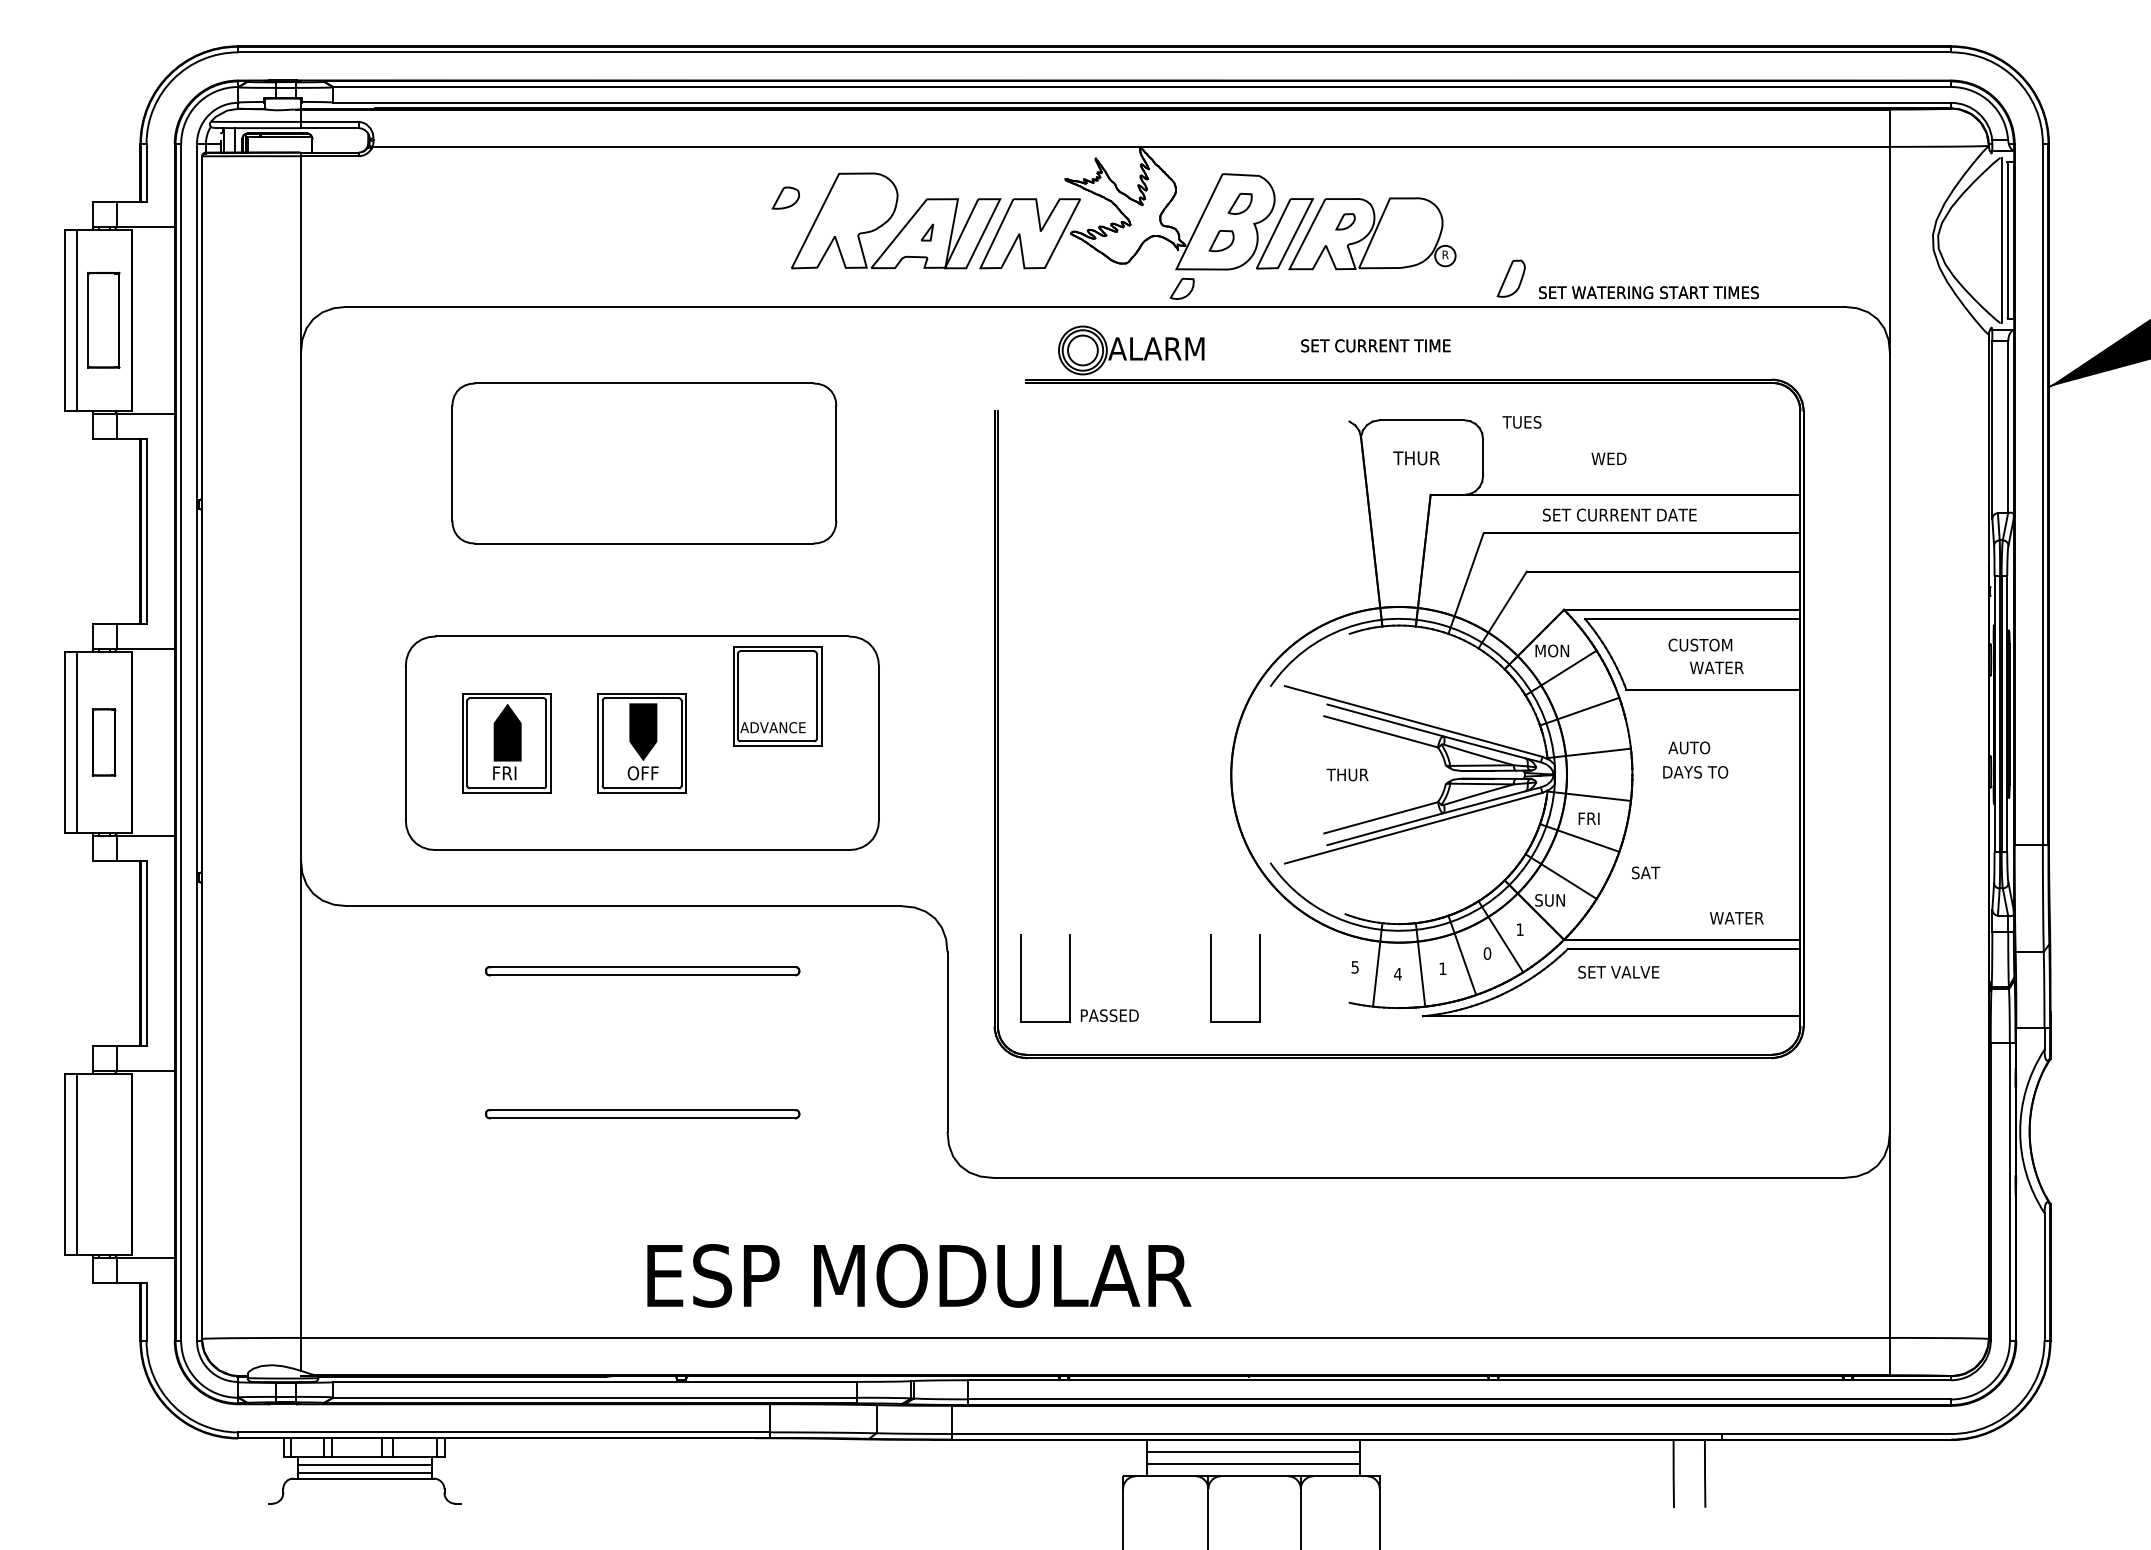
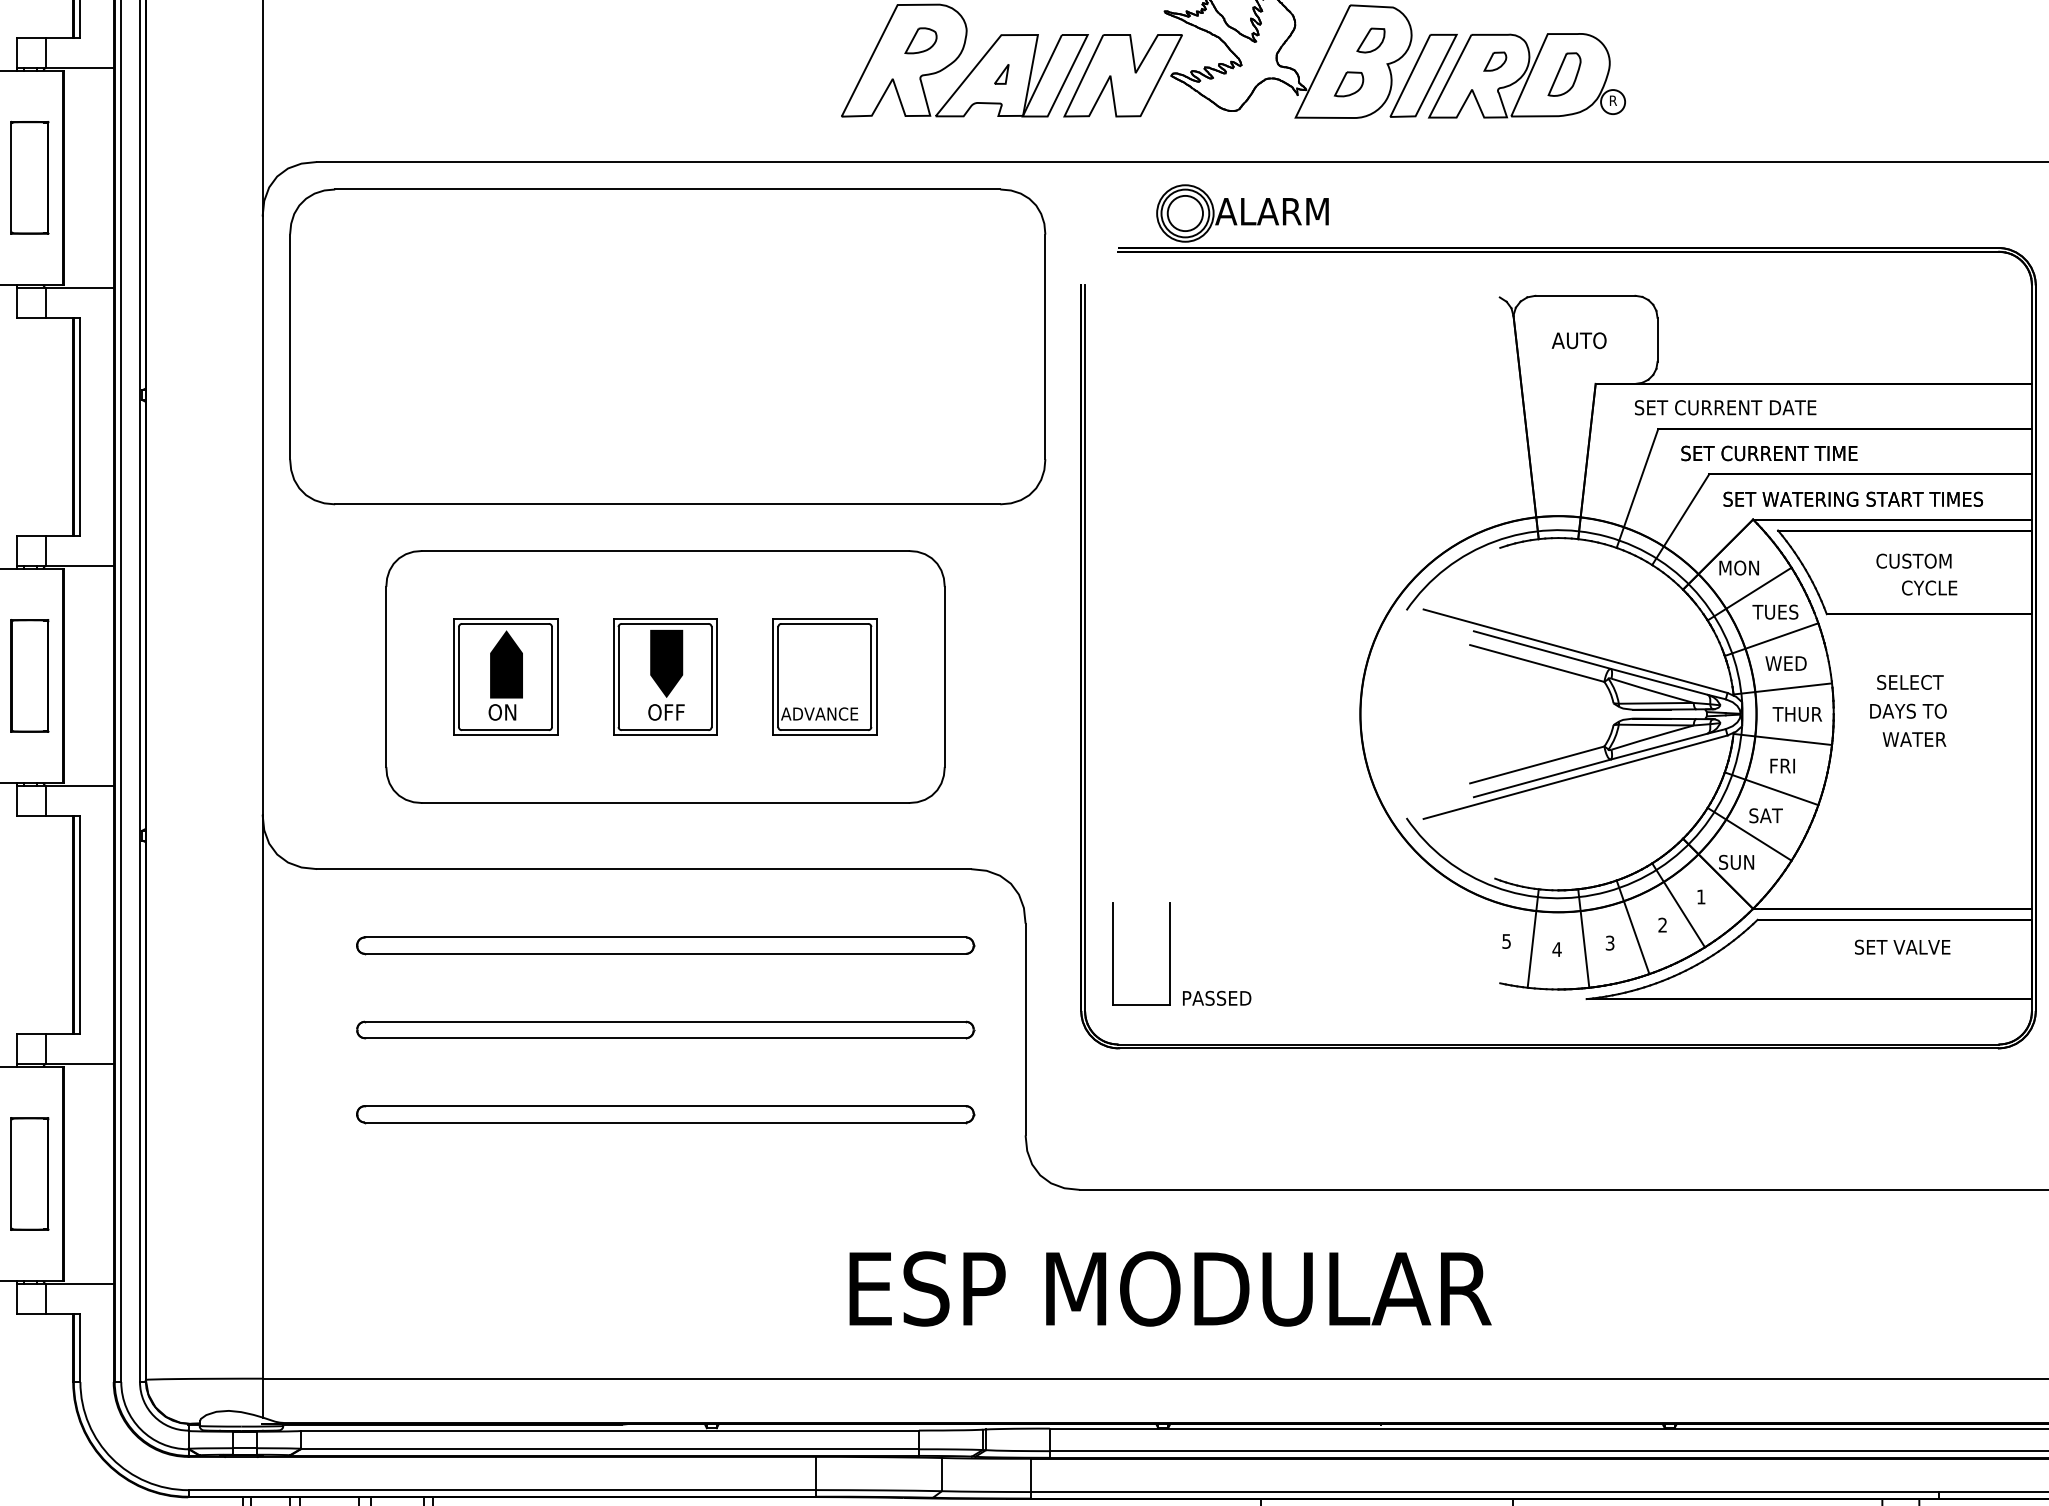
part: (785, 197) -> (920, 40), moved
part: (1510, 278) -> (1563, 74), moved
part: (1181, 288) -> (1301, 140), removed
text: (1648, 292) -> (1852, 499), moved
text: (1375, 345) -> (1768, 453), moved
text: (1521, 422) -> (1774, 612), moved
text: (1416, 458) -> (1578, 340), THUR -> AUTO
text: (1608, 458) -> (1785, 663), moved
part: (644, 463) -> (668, 346), size x1.67
text: (1619, 514) -> (1725, 407), moved
text: (1716, 667) -> (1932, 587), WATER -> CYCLE
part: (777, 696) -> (824, 677), moved
part: (103, 742) -> (29, 676), size x1.43
text: (1696, 747) -> (1909, 681), AUTO -> SELECT
text: (504, 773) -> (502, 712), FRI -> ON
text: (1347, 774) -> (1797, 713), moved
text: (1646, 872) -> (1766, 815), moved
text: (1736, 918) -> (1914, 739), moved
text: (1487, 953) -> (1662, 925), 0 -> 2
text: (1442, 968) -> (1609, 942), 1 -> 3
part: (642, 971) -> (665, 946), size x1.67
text: (1618, 972) -> (1902, 947), moved
part: (1211, 978) -> (1337, 954), removed
part: (642, 1042) -> (665, 1030), added
part: (642, 1114) -> (665, 1115), size x1.67
part: (103, 1164) -> (29, 1174), added
text: (919, 1275) -> (1170, 1288), moved

